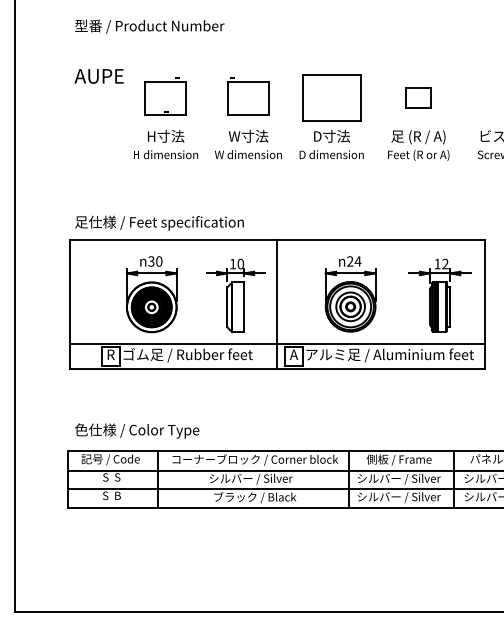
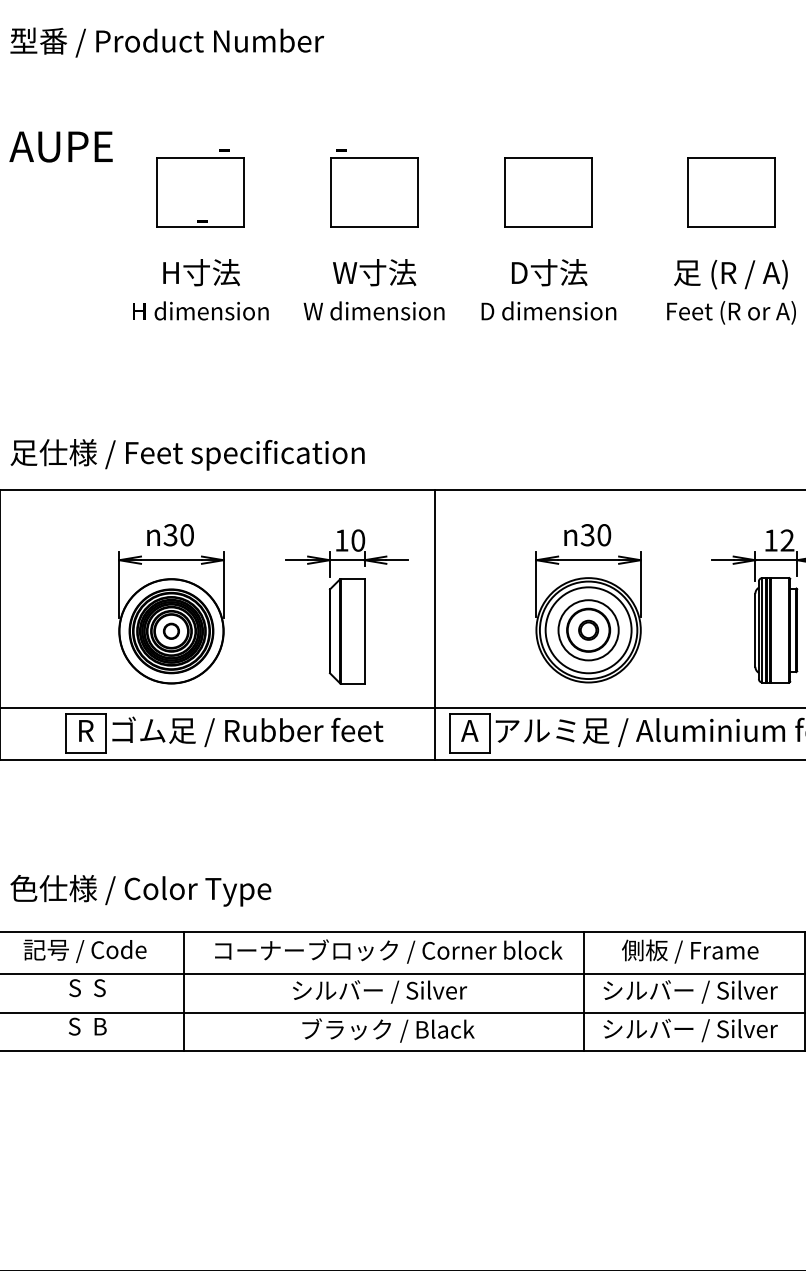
part: (331, 98) -> (548, 193), size x0.71
part: (418, 98) -> (730, 193), size x1.67
text: (354, 261) -> (596, 535), 24 -> 30

